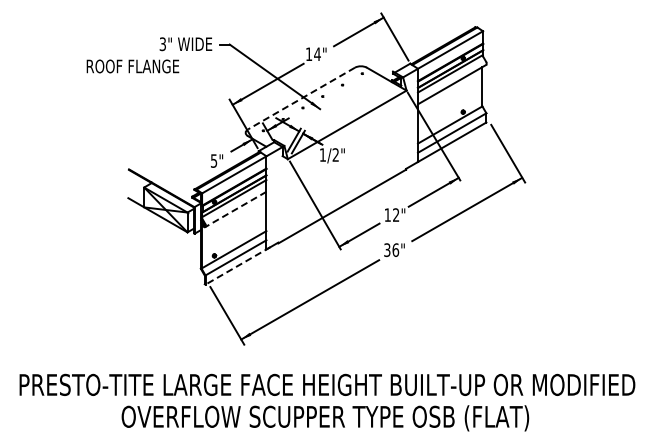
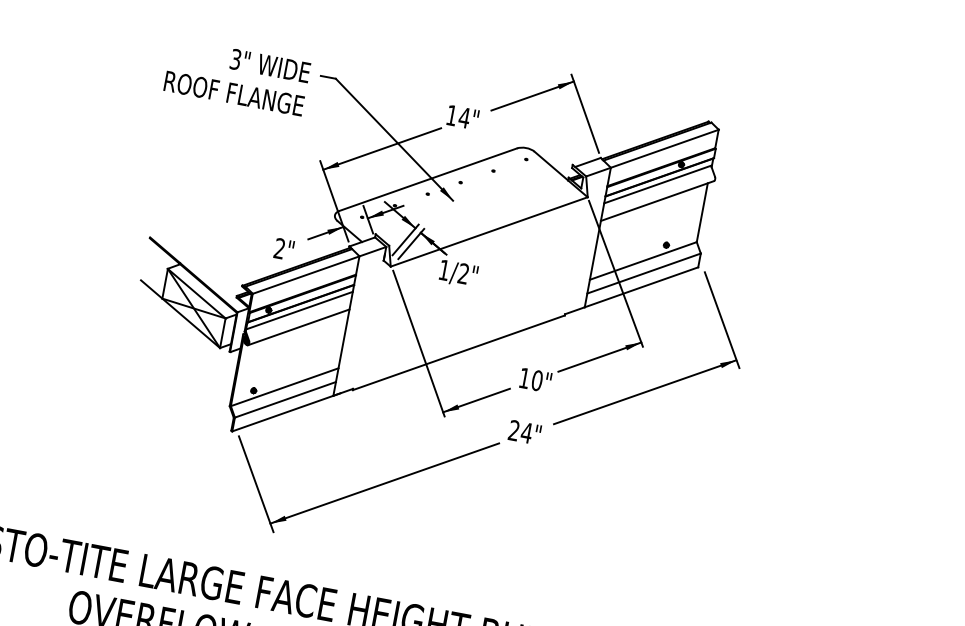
text: (132, 66) -> (233, 93), moved
line: (301, 98) -> (428, 179), dashed -> solid
text: (214, 160) -> (280, 248), 5" -> 2"
line: (235, 209) -> (298, 327), dashed -> solid
text: (396, 214) -> (537, 379), 12" -> 10"
text: (391, 250) -> (520, 432), 36" -> 24"
line: (238, 265) -> (287, 411), dashed -> solid

